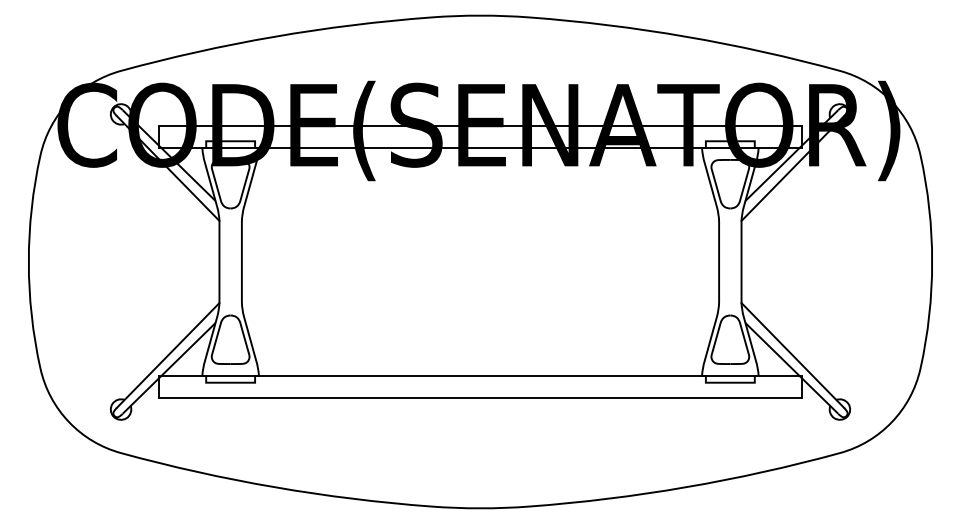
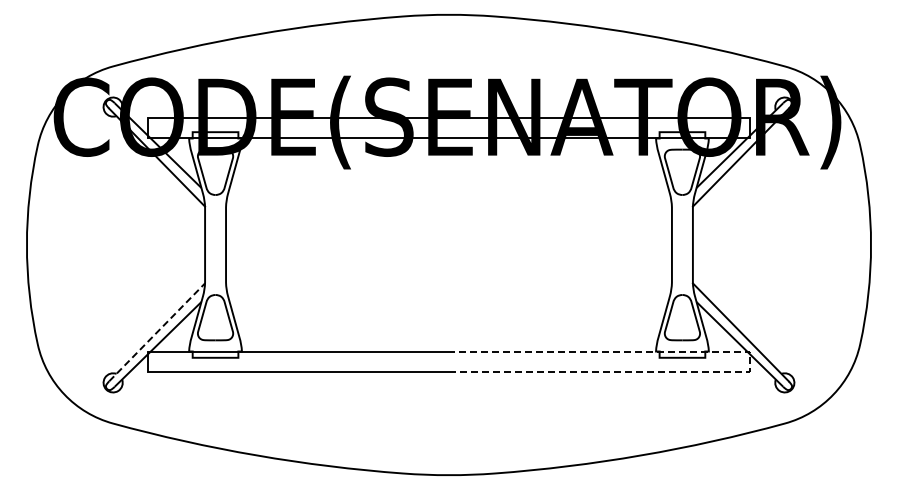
line: (168, 355) -> (157, 332), solid -> dashed
line: (802, 386) -> (749, 361), solid -> dashed

